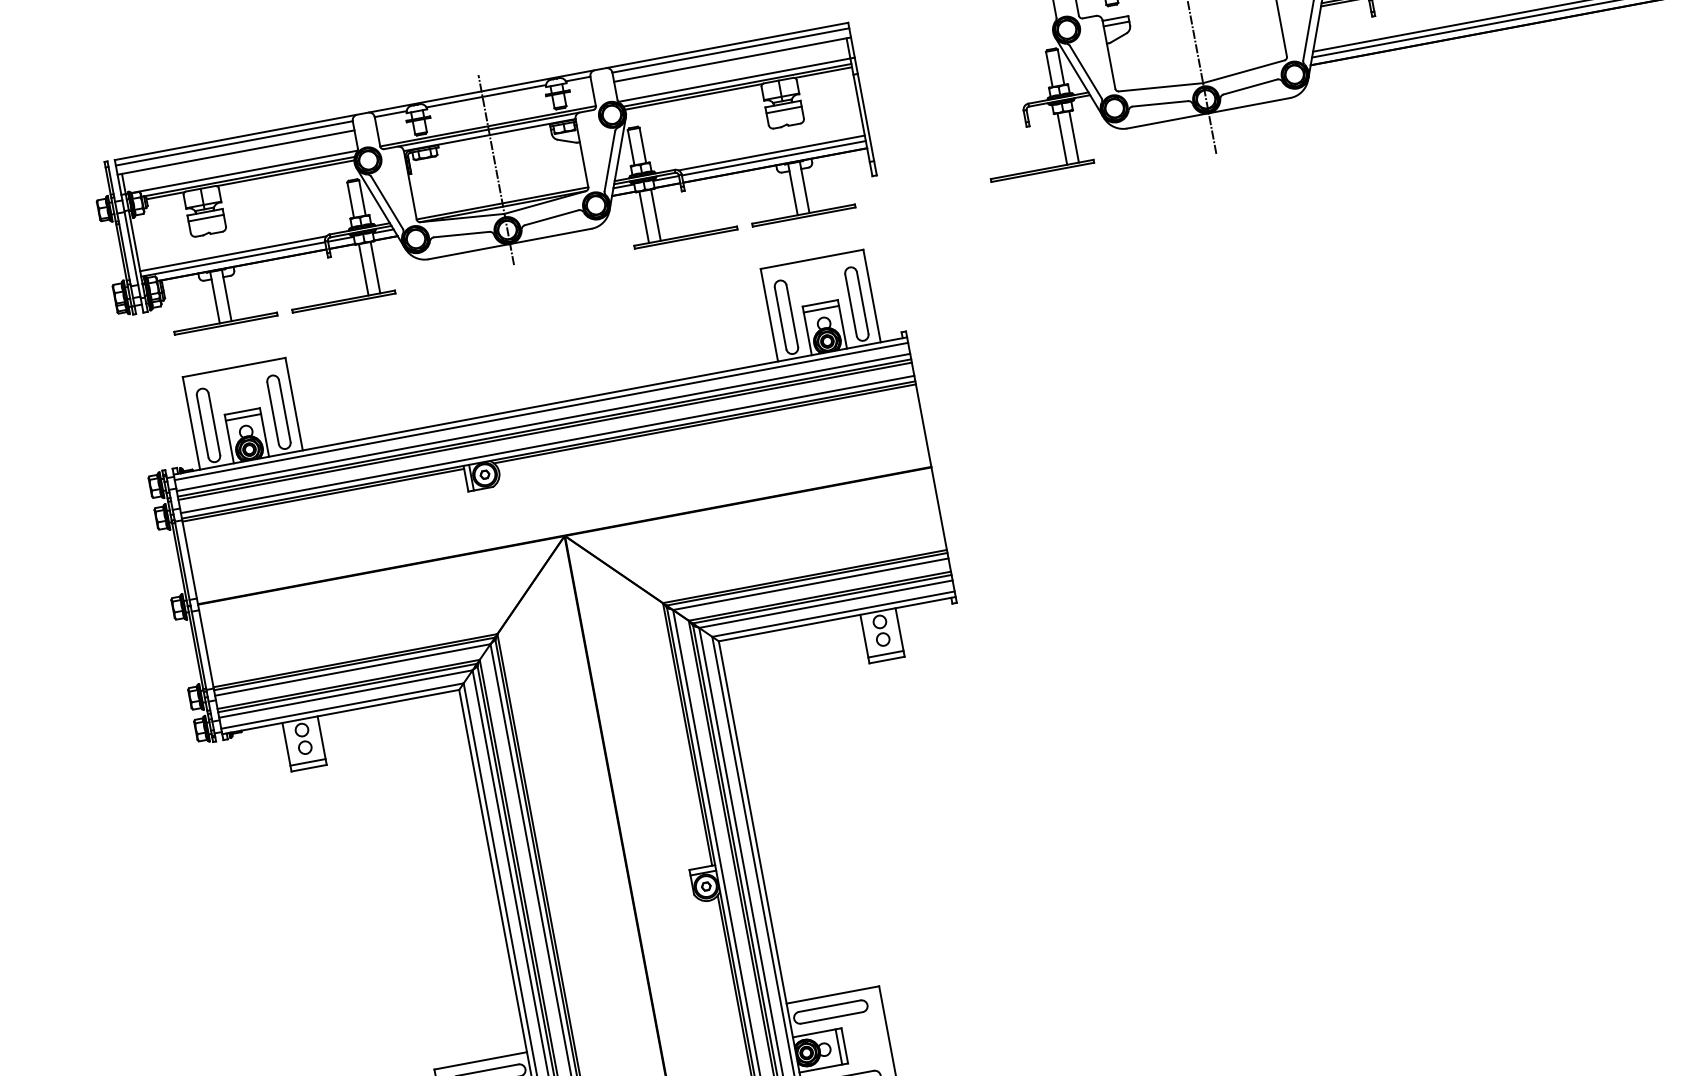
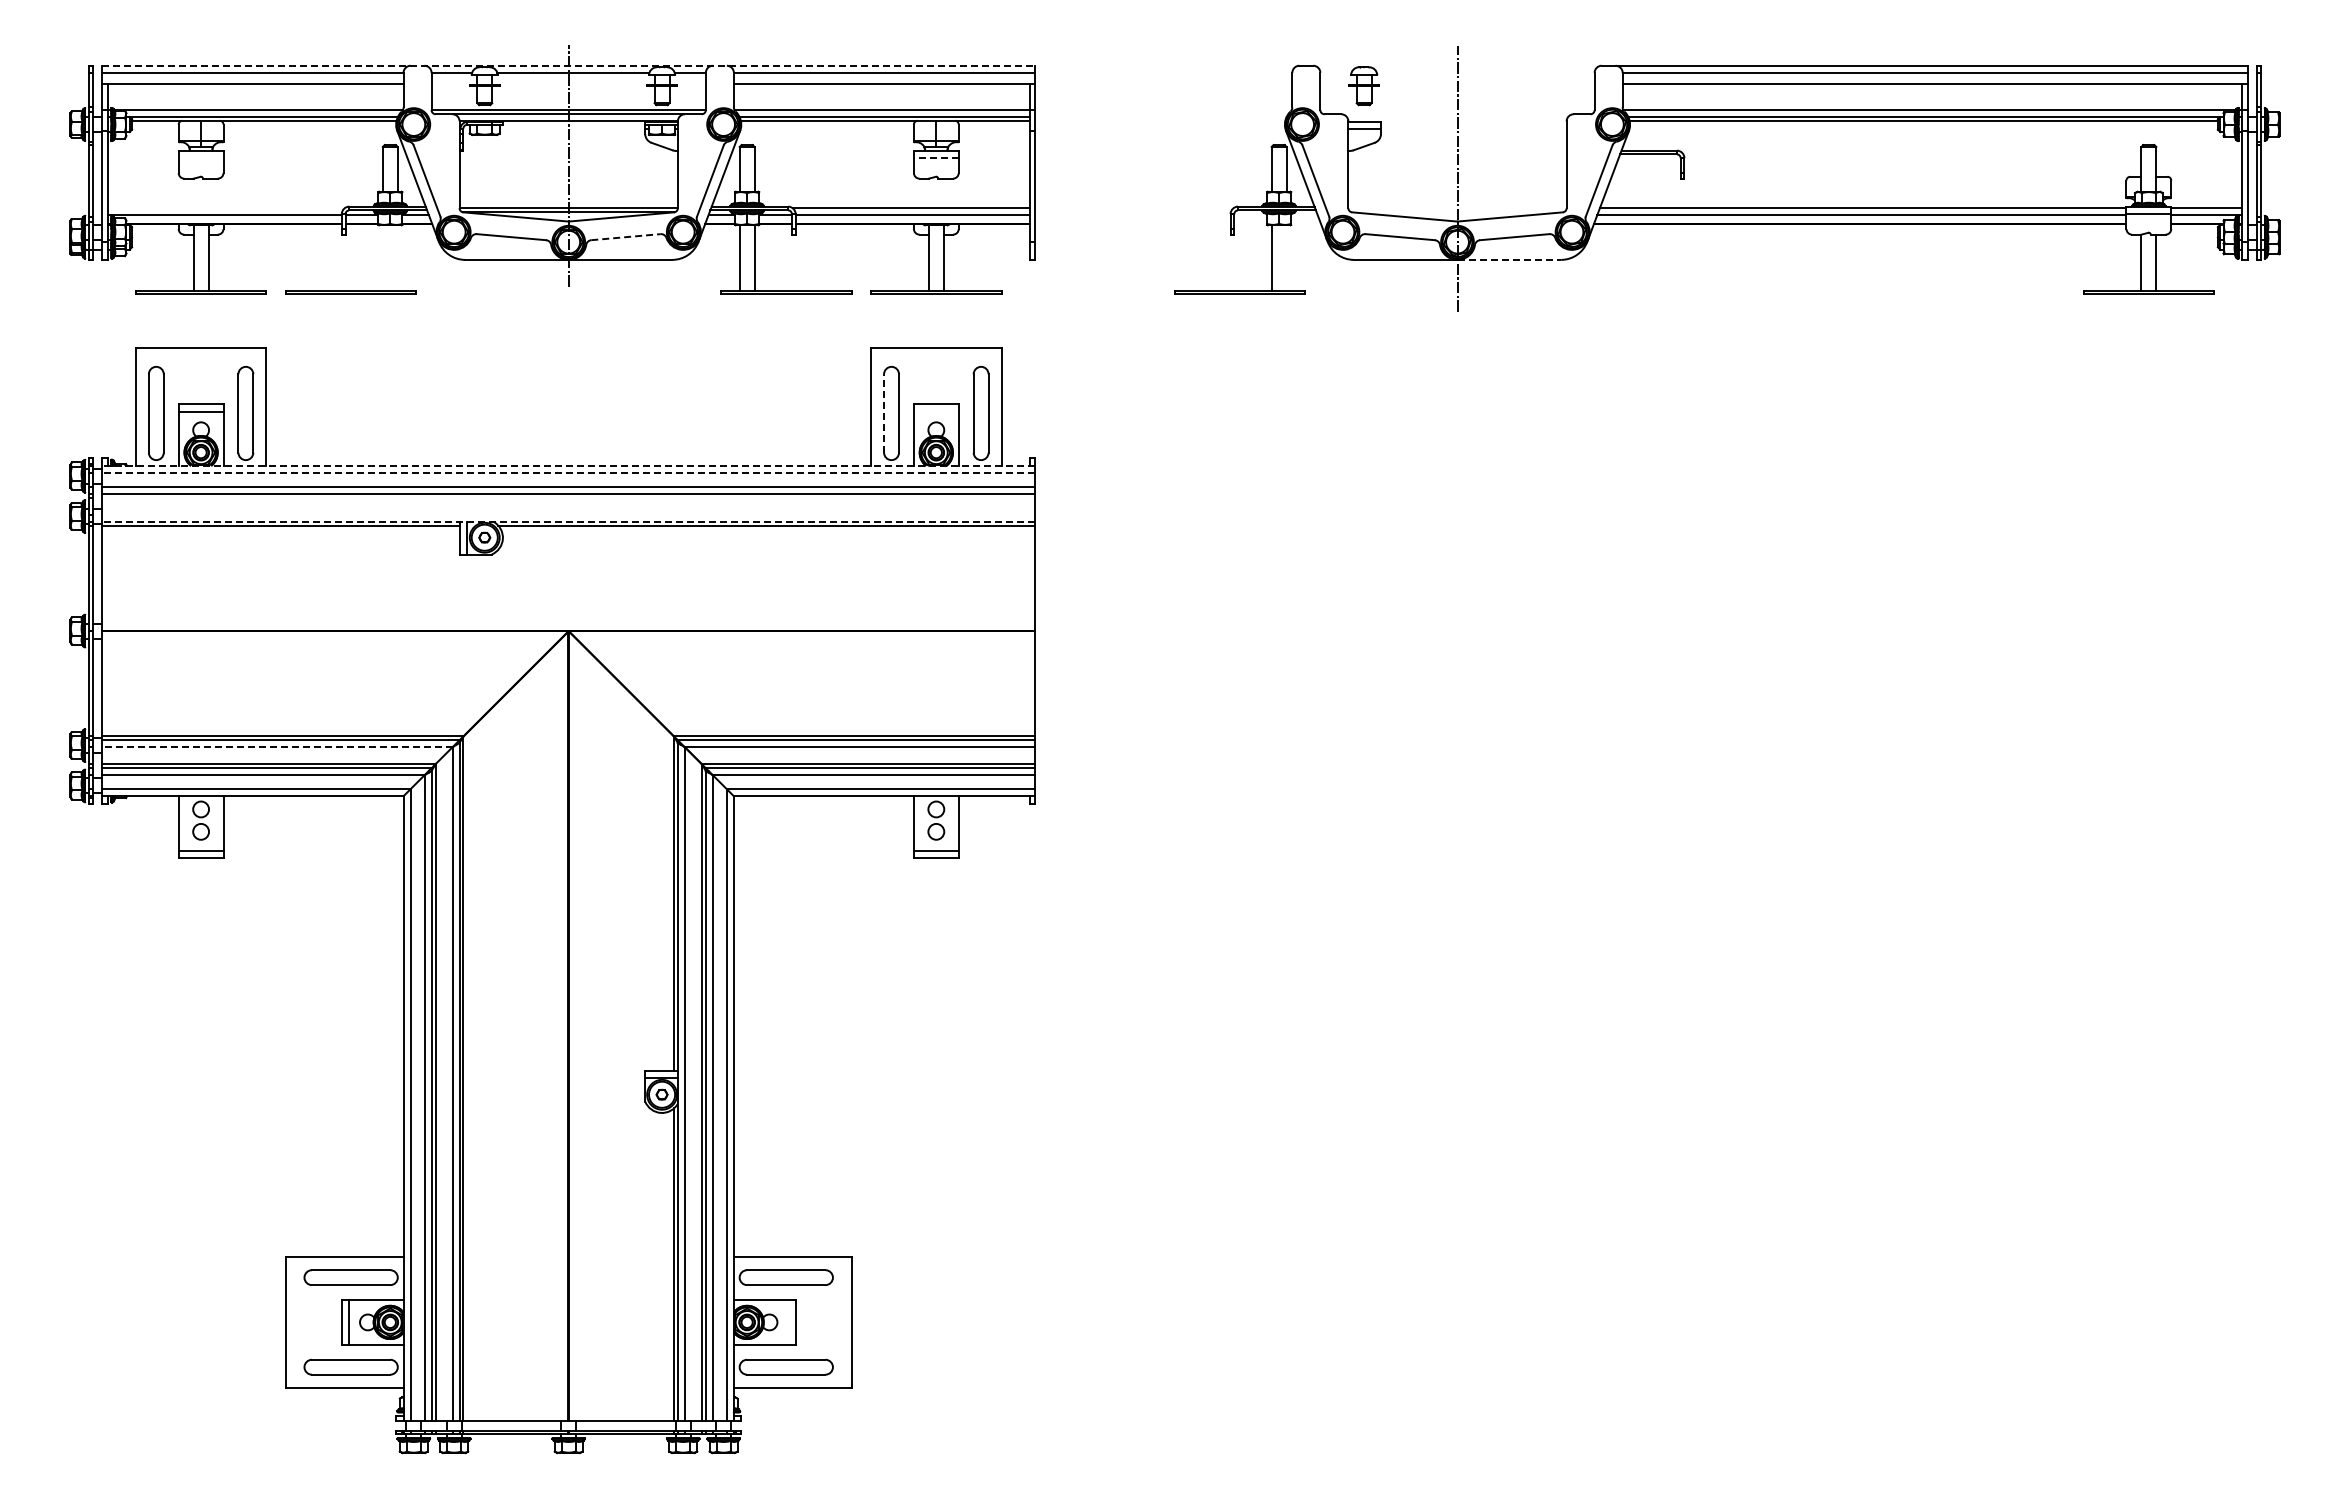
line: (481, 91) -> (568, 65), solid -> dashed
line: (1249, 105) -> (1509, 259), solid -> dashed
line: (783, 110) -> (935, 158), solid -> dashed
line: (1073, 136) -> (1286, 257), removed
line: (205, 218) -> (200, 158), removed
line: (551, 218) -> (625, 237), solid -> dashed
line: (232, 254) -> (225, 208), removed
line: (375, 267) -> (397, 257), removed
line: (363, 269) -> (382, 257), removed
line: (820, 309) -> (935, 411), removed
line: (780, 317) -> (884, 412), solid -> dashed
line: (540, 405) -> (568, 465), solid -> dashed
line: (541, 411) -> (568, 472), solid -> dashed
line: (545, 431) -> (568, 498), removed
line: (547, 444) -> (568, 514), removed
line: (548, 449) -> (568, 521), solid -> dashed
line: (352, 670) -> (276, 747), solid -> dashed
line: (839, 1046) -> (788, 1322), removed

